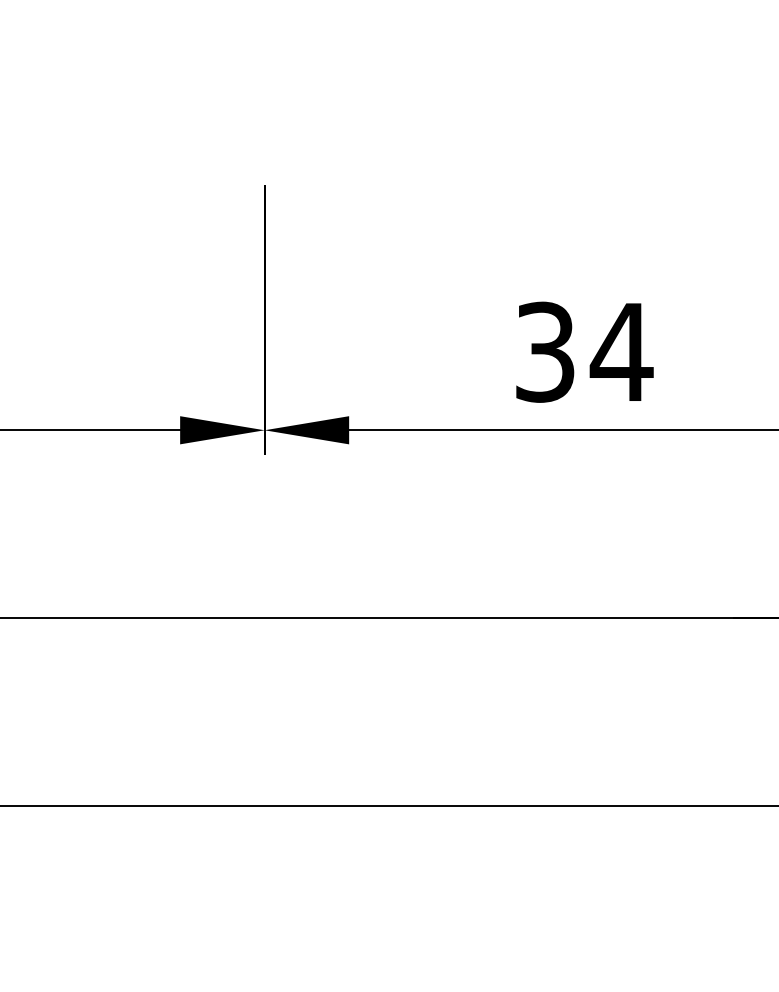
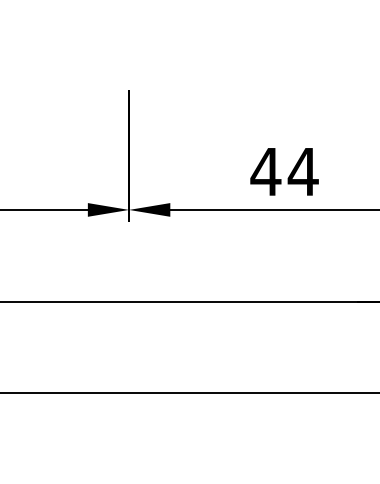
text: (544, 351) -> (265, 171), 34 -> 44

